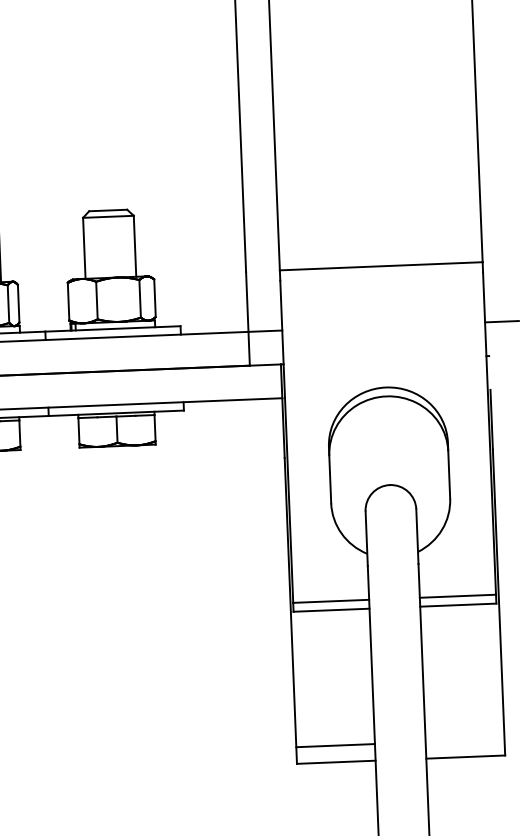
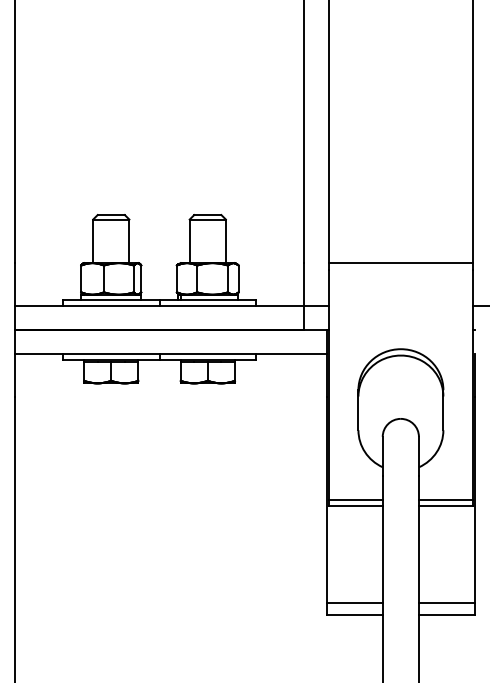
line: (464, 741) -> (446, 603), added

